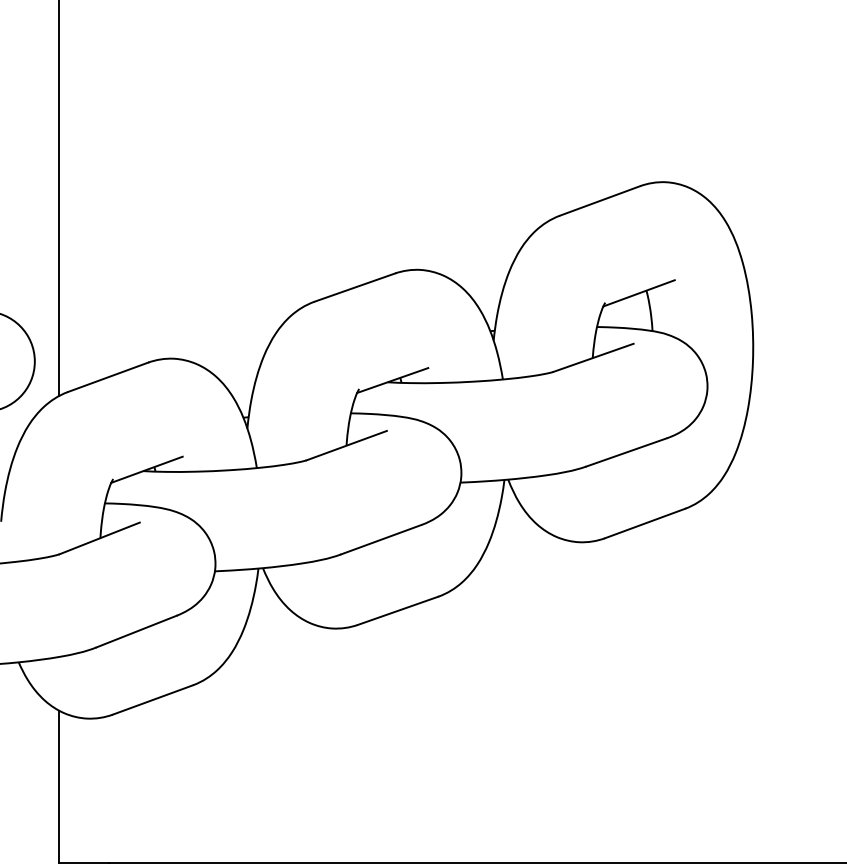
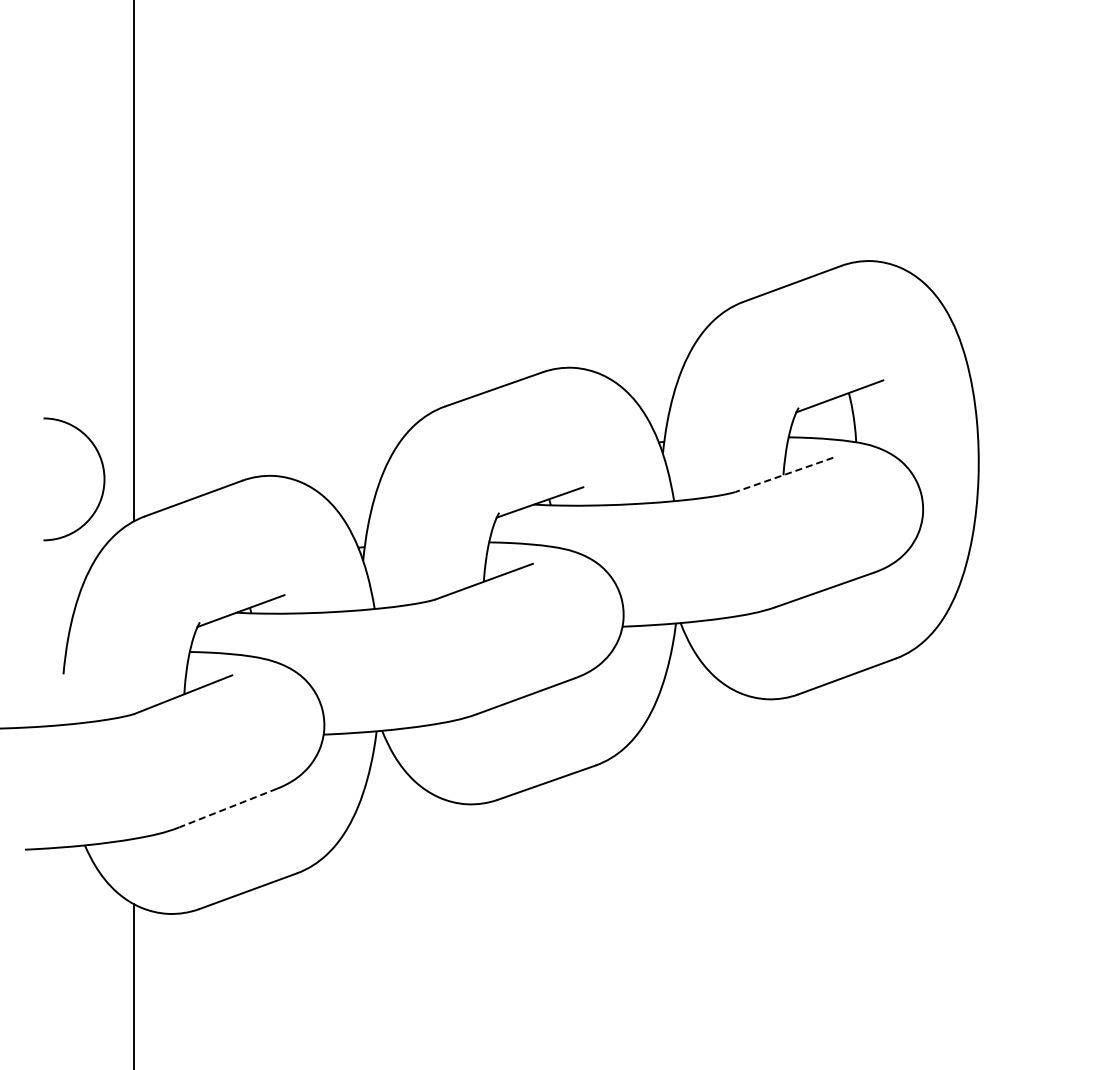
line: (593, 357) -> (784, 474), solid -> dashed
line: (135, 632) -> (227, 808), solid -> dashed

